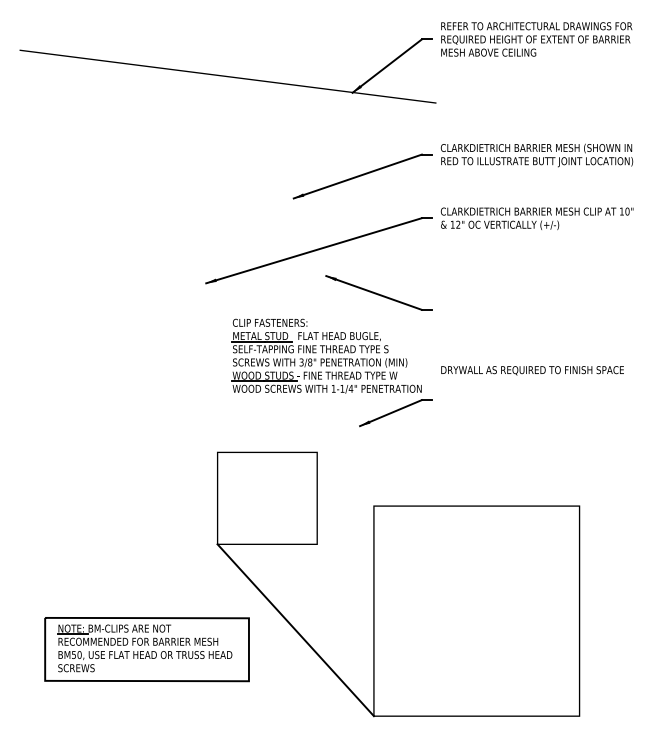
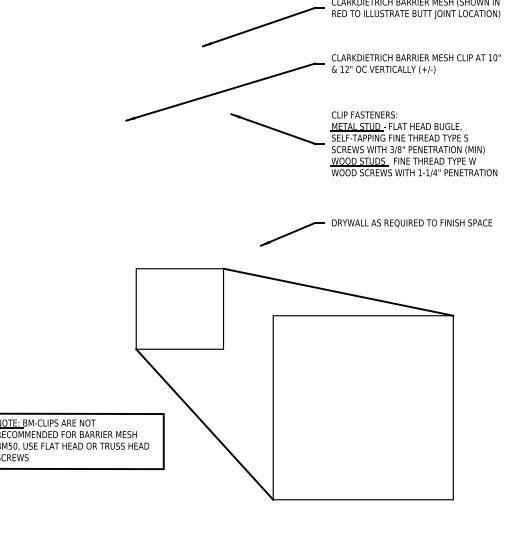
part: (326, 355) -> (413, 143), moved
text: (532, 370) -> (412, 223), moved
line: (448, 479) -> (338, 292), added

